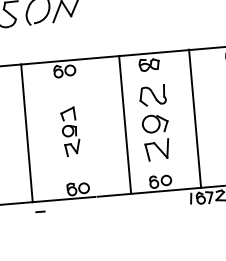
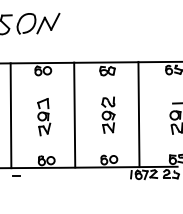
part: (155, 121) -> (108, 114), size x0.62
line: (124, 124) -> (74, 114), moved

